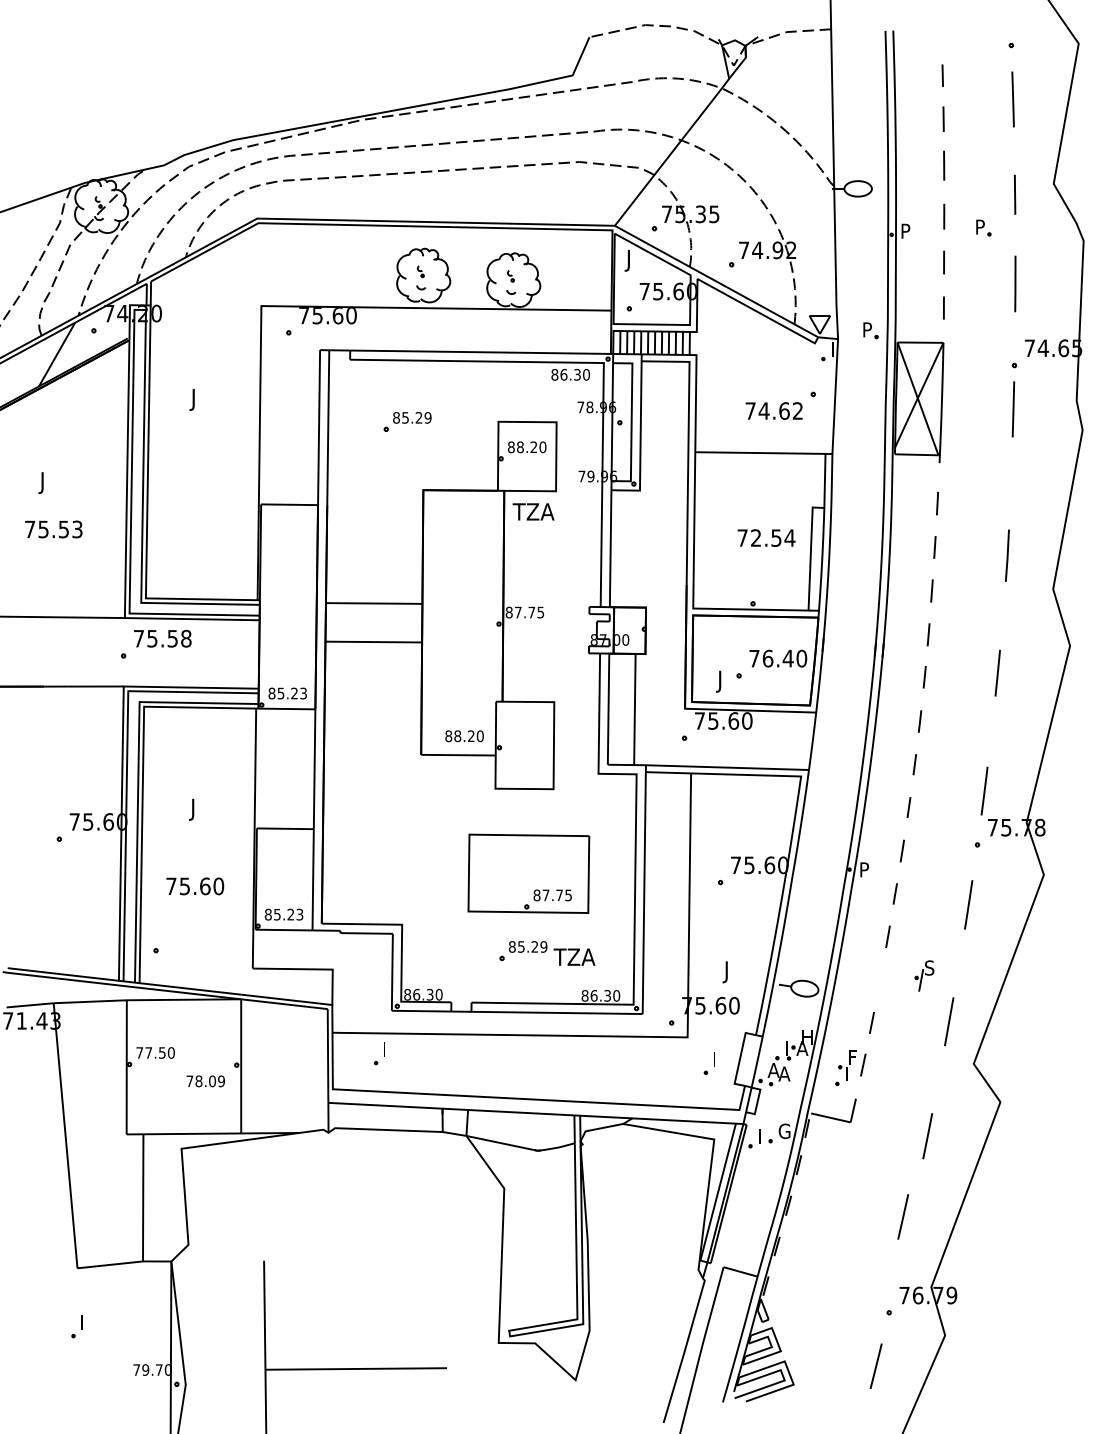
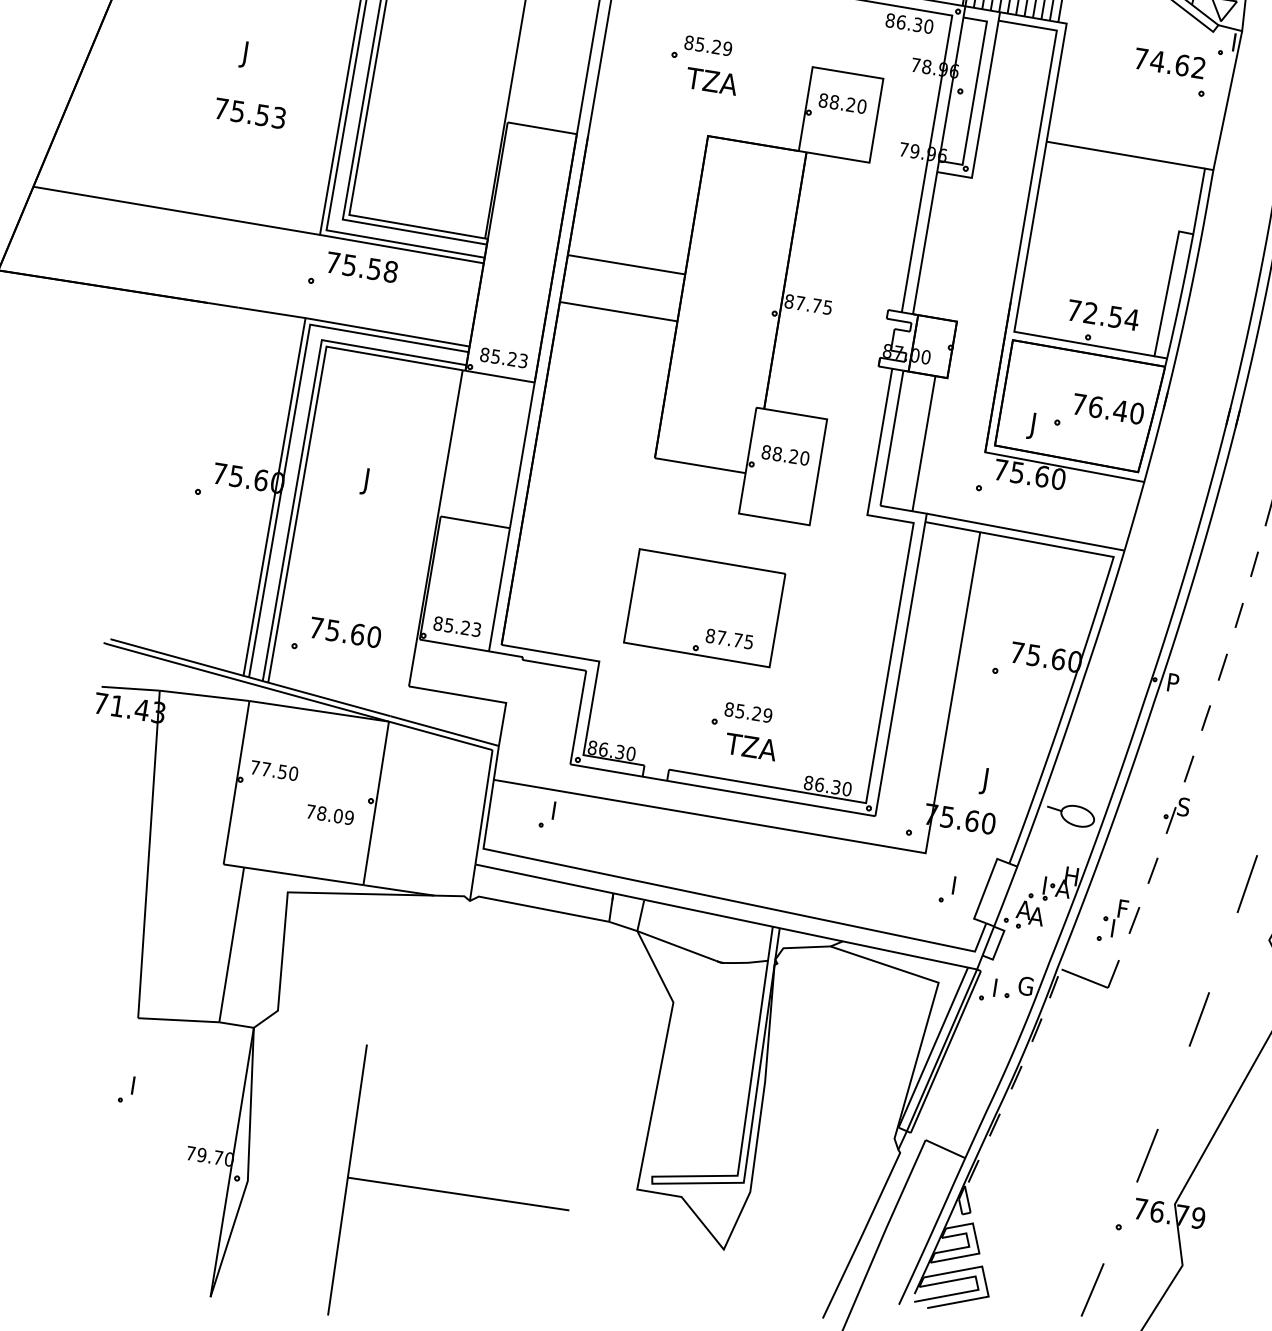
text: (773, 410) -> (1169, 62), moved
text: (533, 511) -> (711, 80), moved
text: (766, 537) -> (1103, 314), moved
text: (464, 736) -> (785, 455), moved
part: (528, 873) -> (704, 607), moved
text: (195, 886) -> (345, 632), moved
text: (574, 956) -> (751, 746), moved
part: (924, 975) -> (1176, 815), moved
line: (903, 1216) -> (1147, 1155), moved

